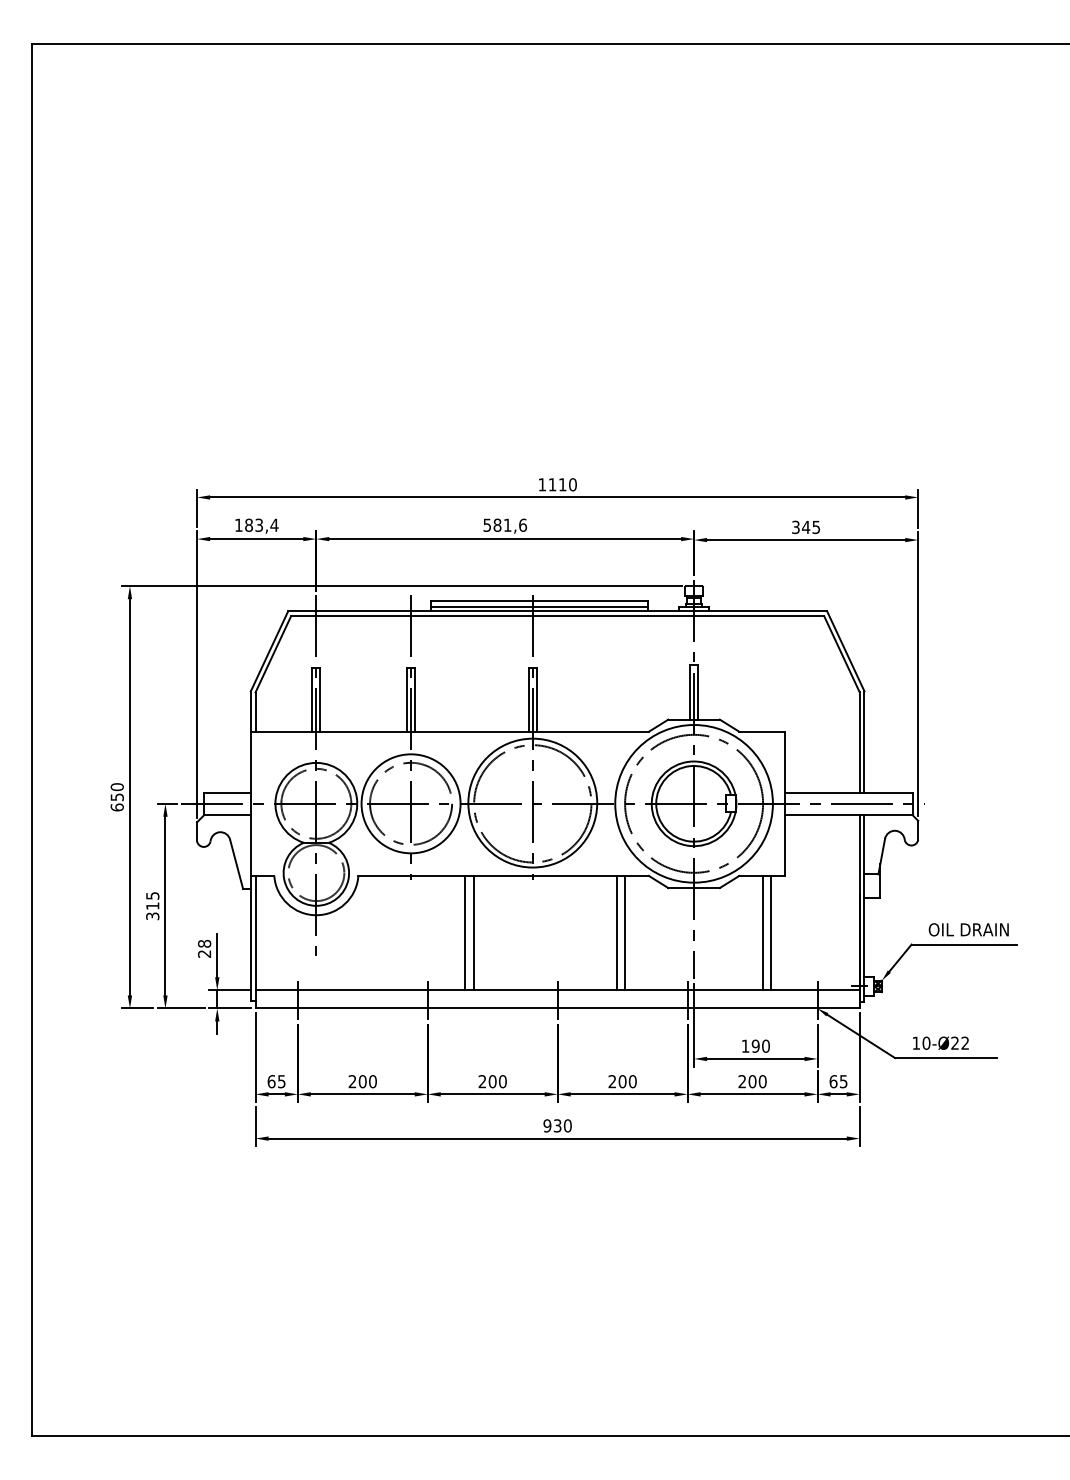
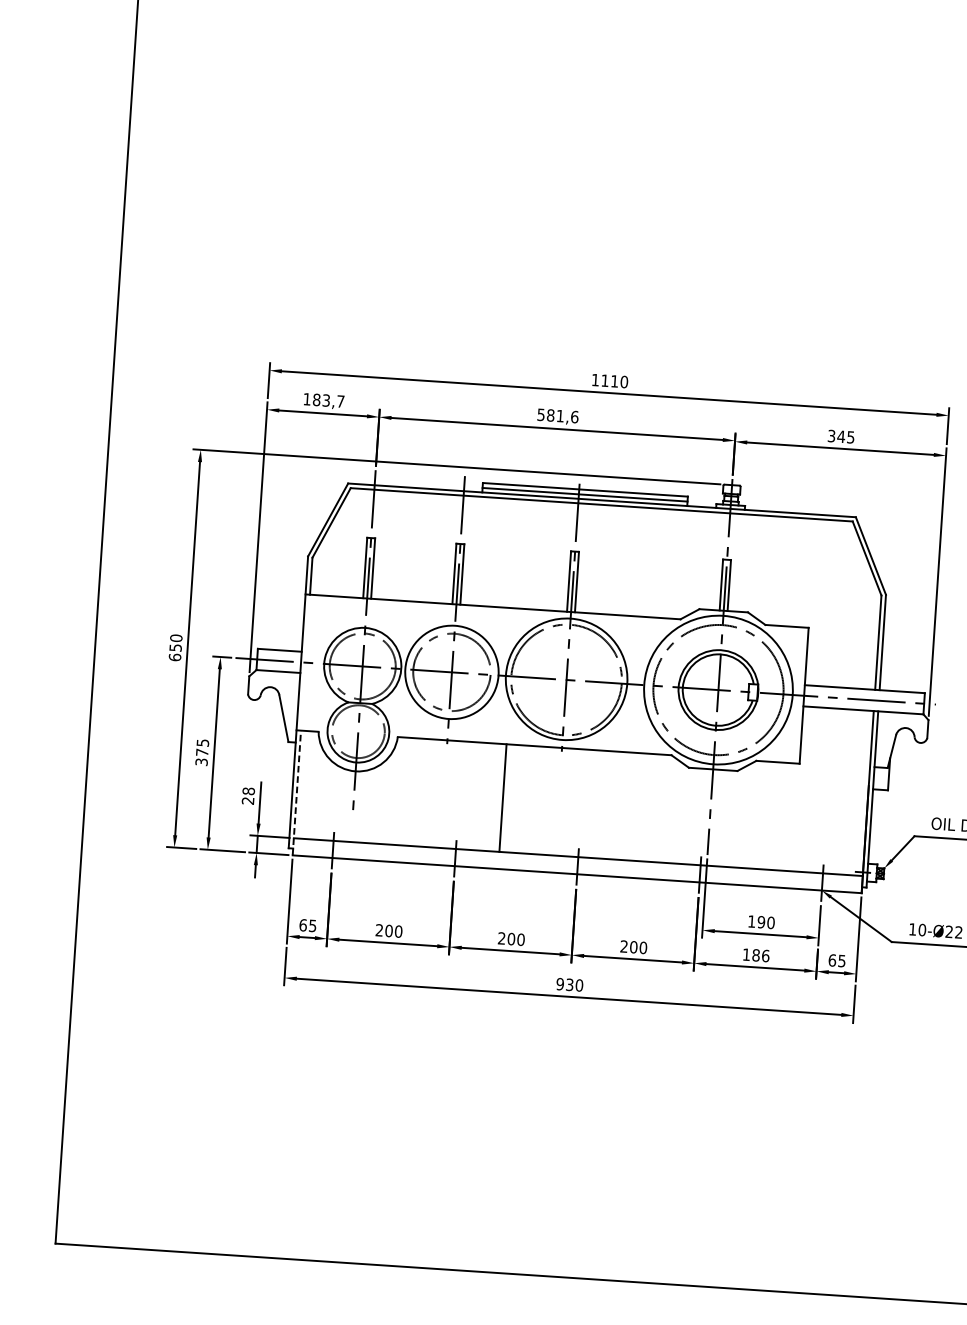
text: (274, 524) -> (340, 400), 183,4 -> 183,7
text: (152, 905) -> (202, 751), 315 -> 375
line: (465, 933) -> (495, 797), removed
line: (617, 933) -> (638, 807), removed
line: (625, 933) -> (645, 807), removed
line: (762, 933) -> (774, 816), removed
line: (771, 933) -> (783, 817), removed
line: (255, 941) -> (296, 792), solid -> dashed
text: (752, 1081) -> (756, 955), 200 -> 186

